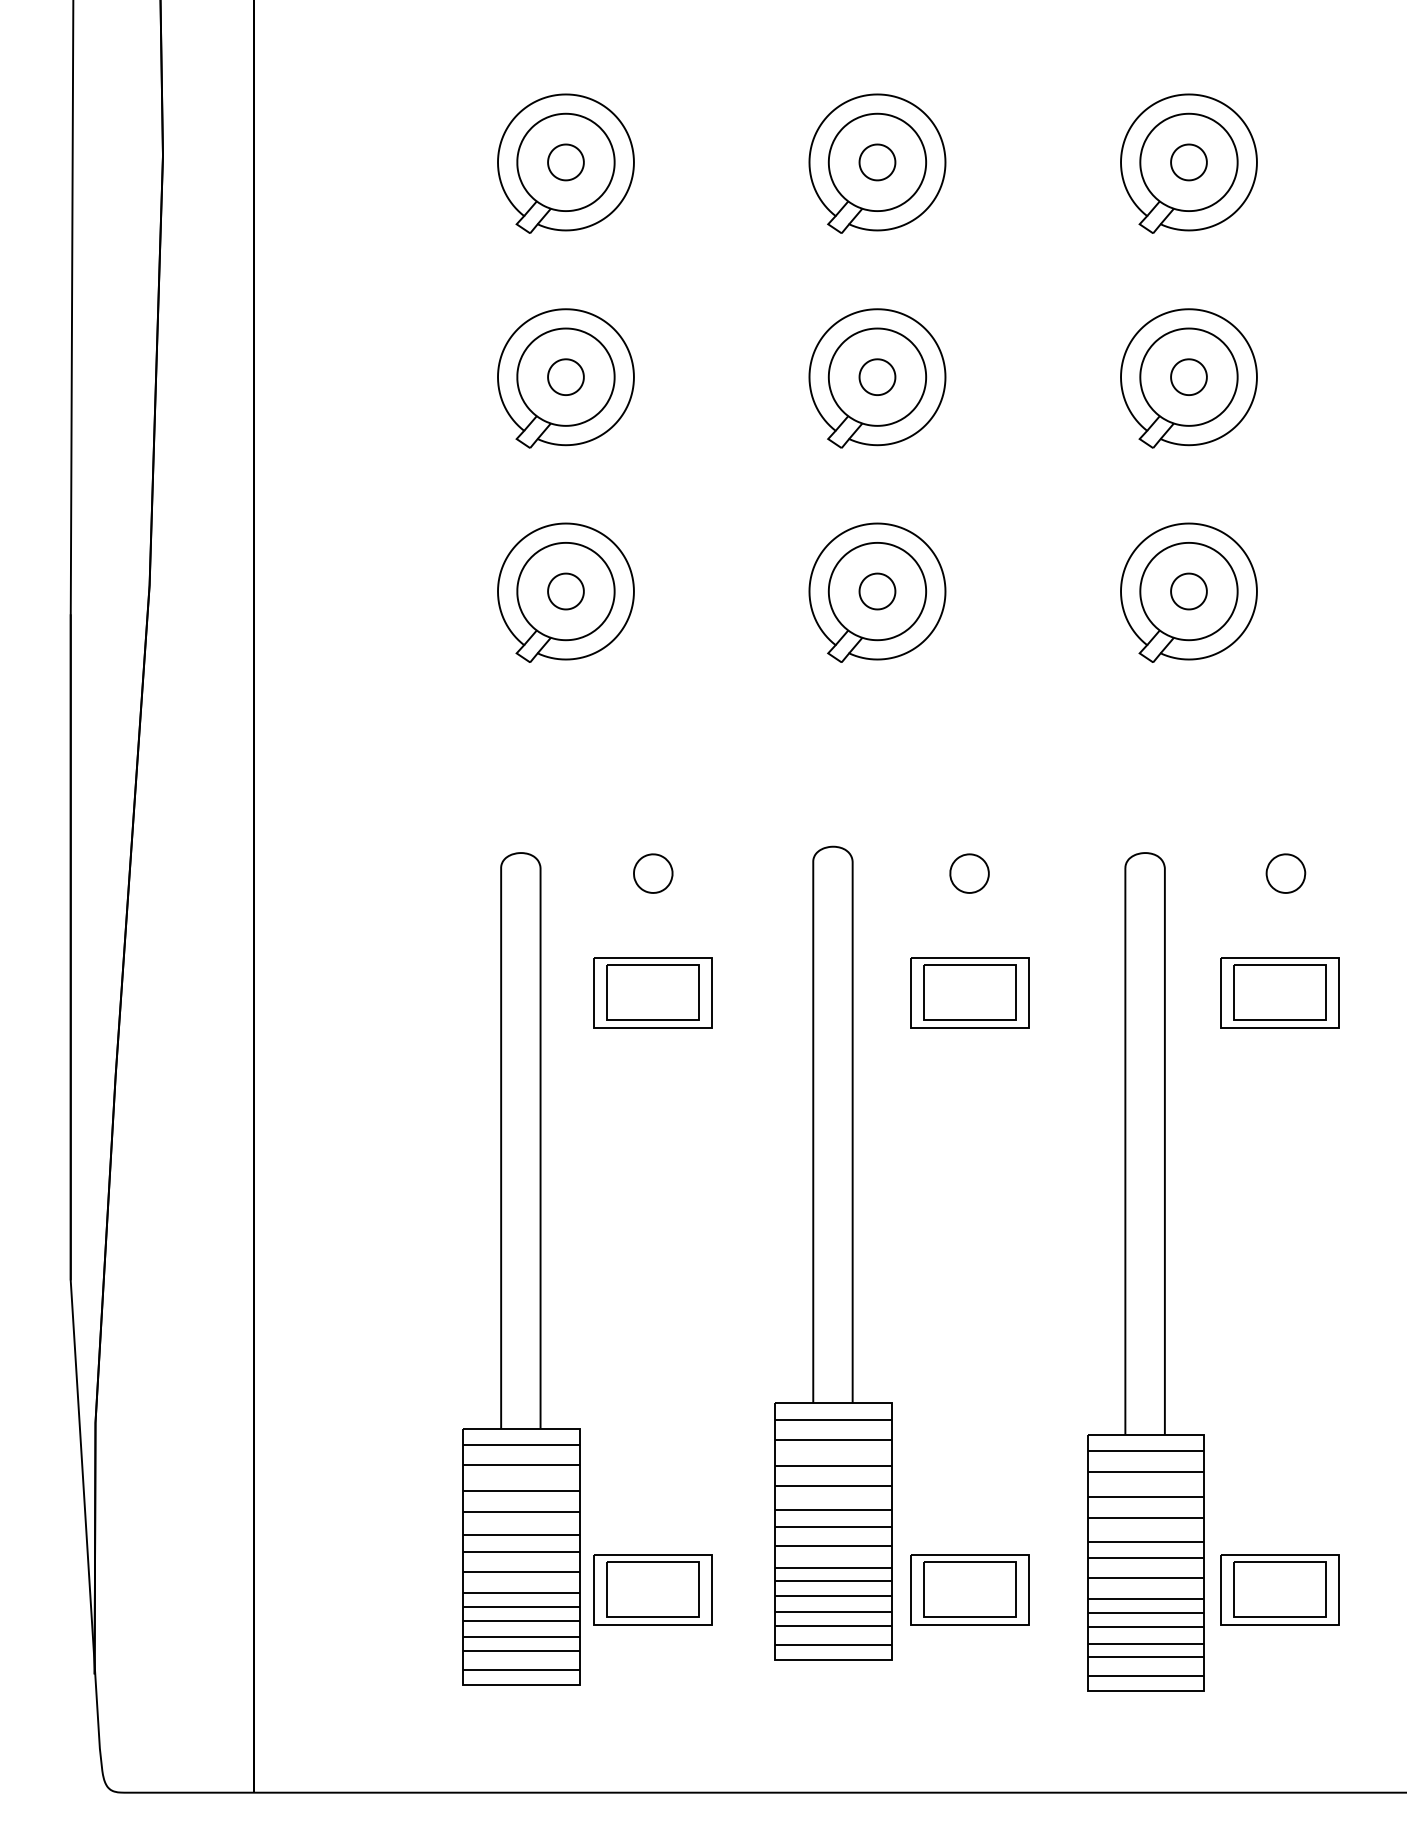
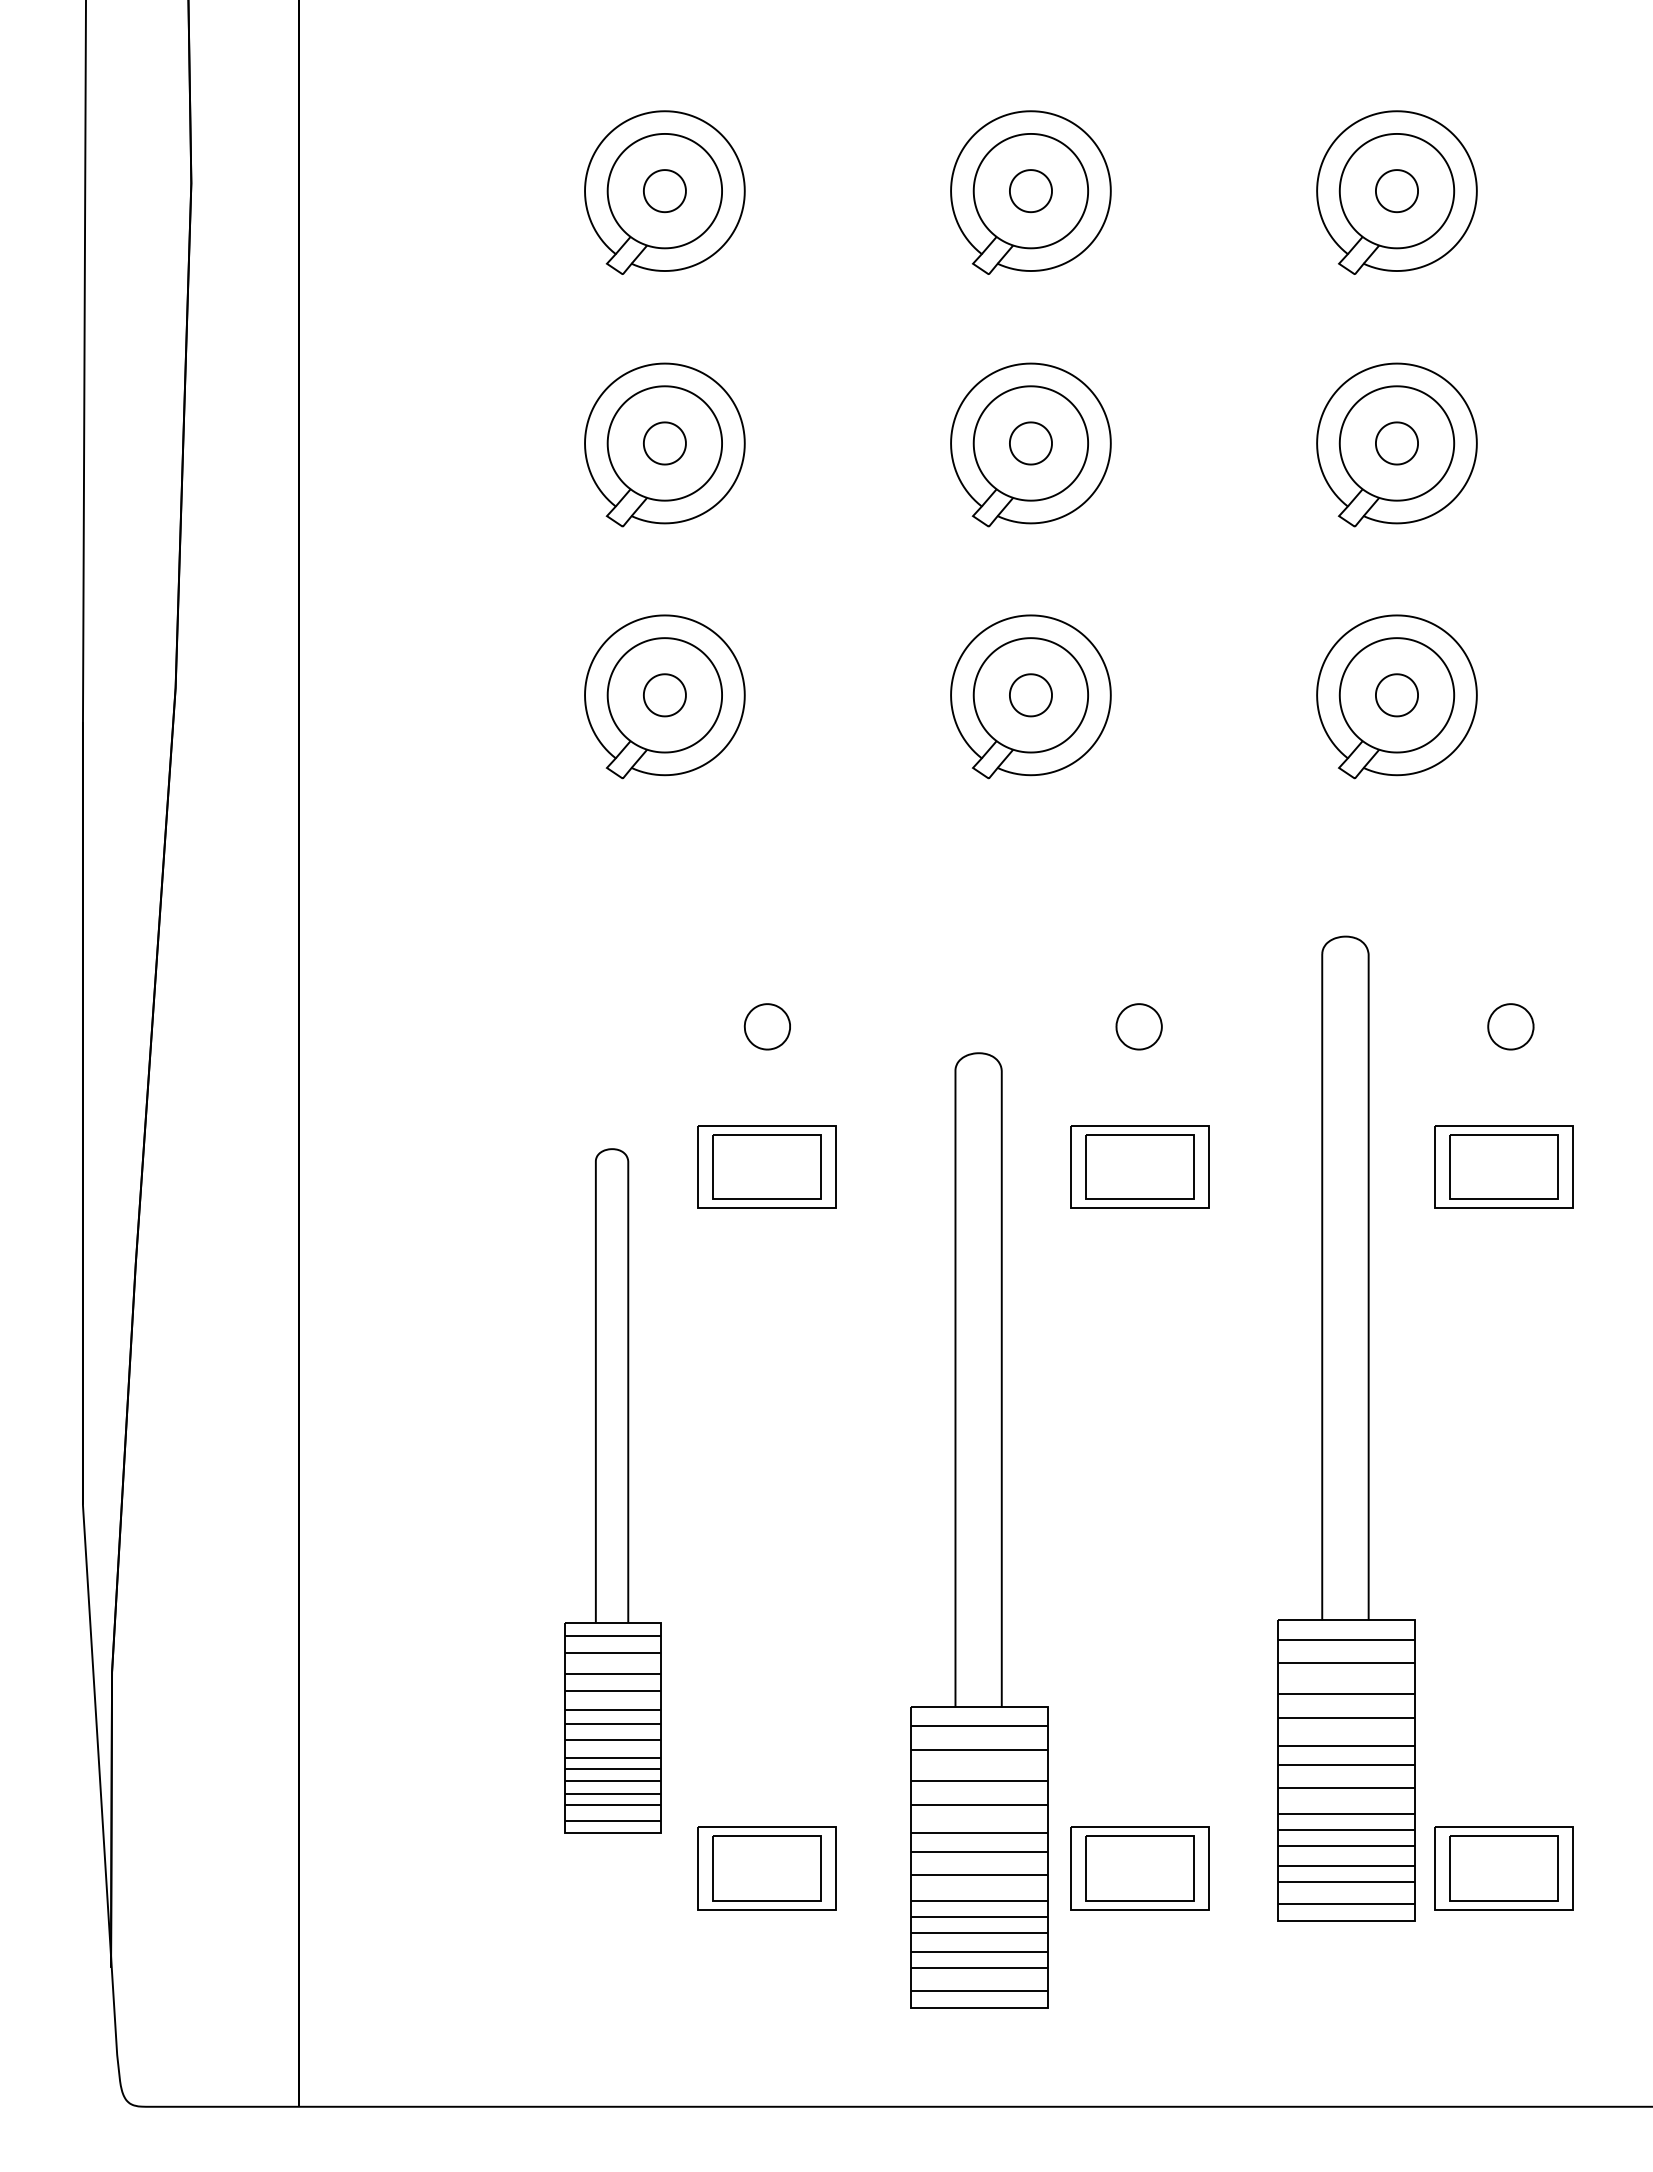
part: (833, 1252) -> (979, 1530), moved
part: (521, 1268) -> (612, 1490), size x0.7
part: (1146, 1271) -> (1346, 1428), moved

